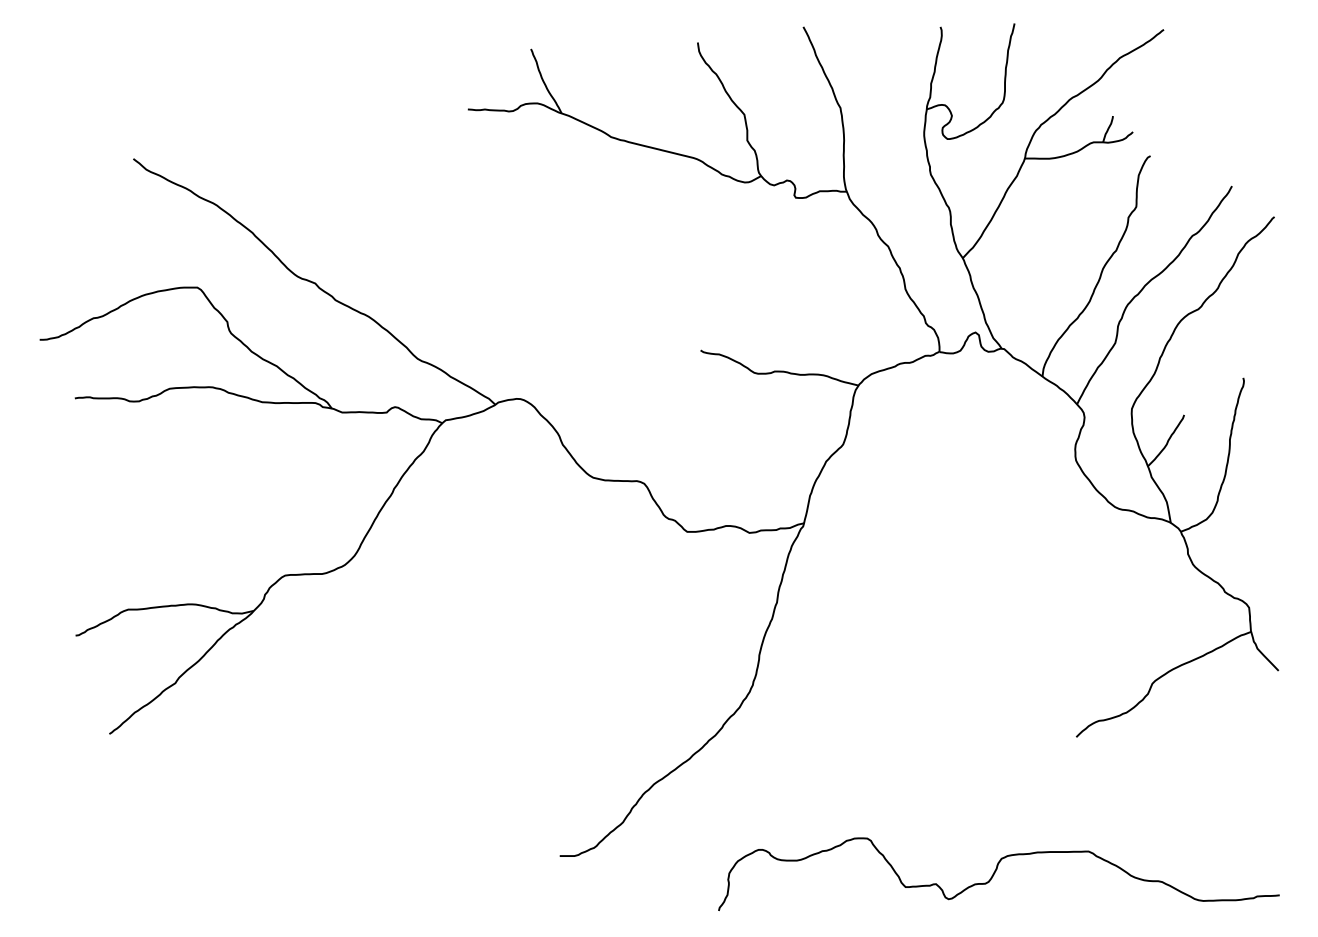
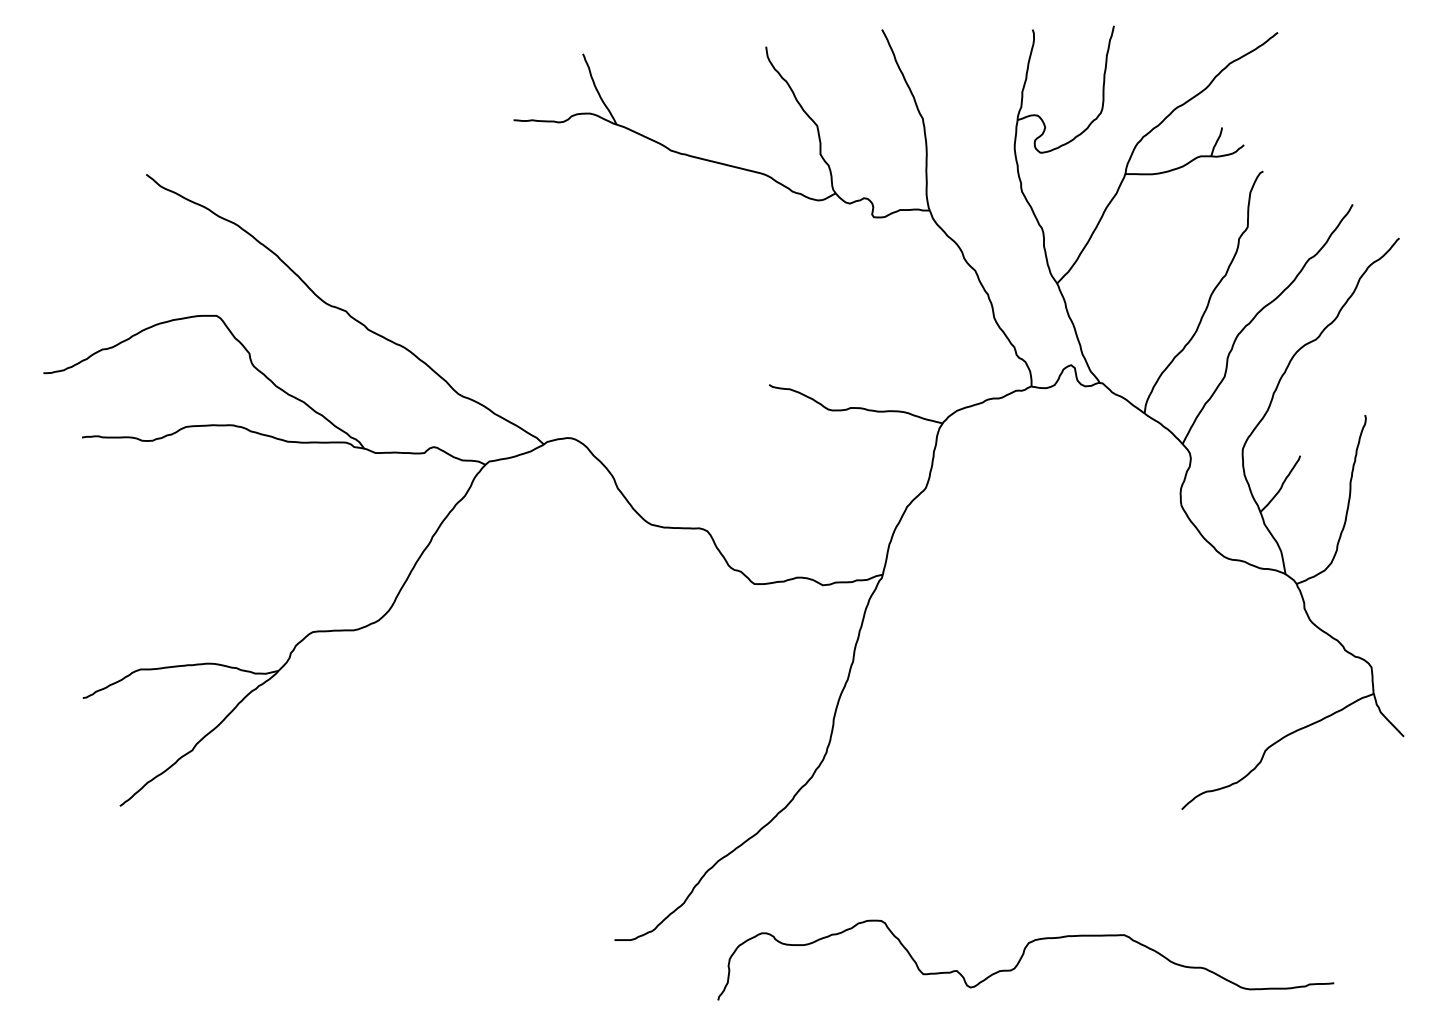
curve: (995, 871) -> (1022, 957), moved

